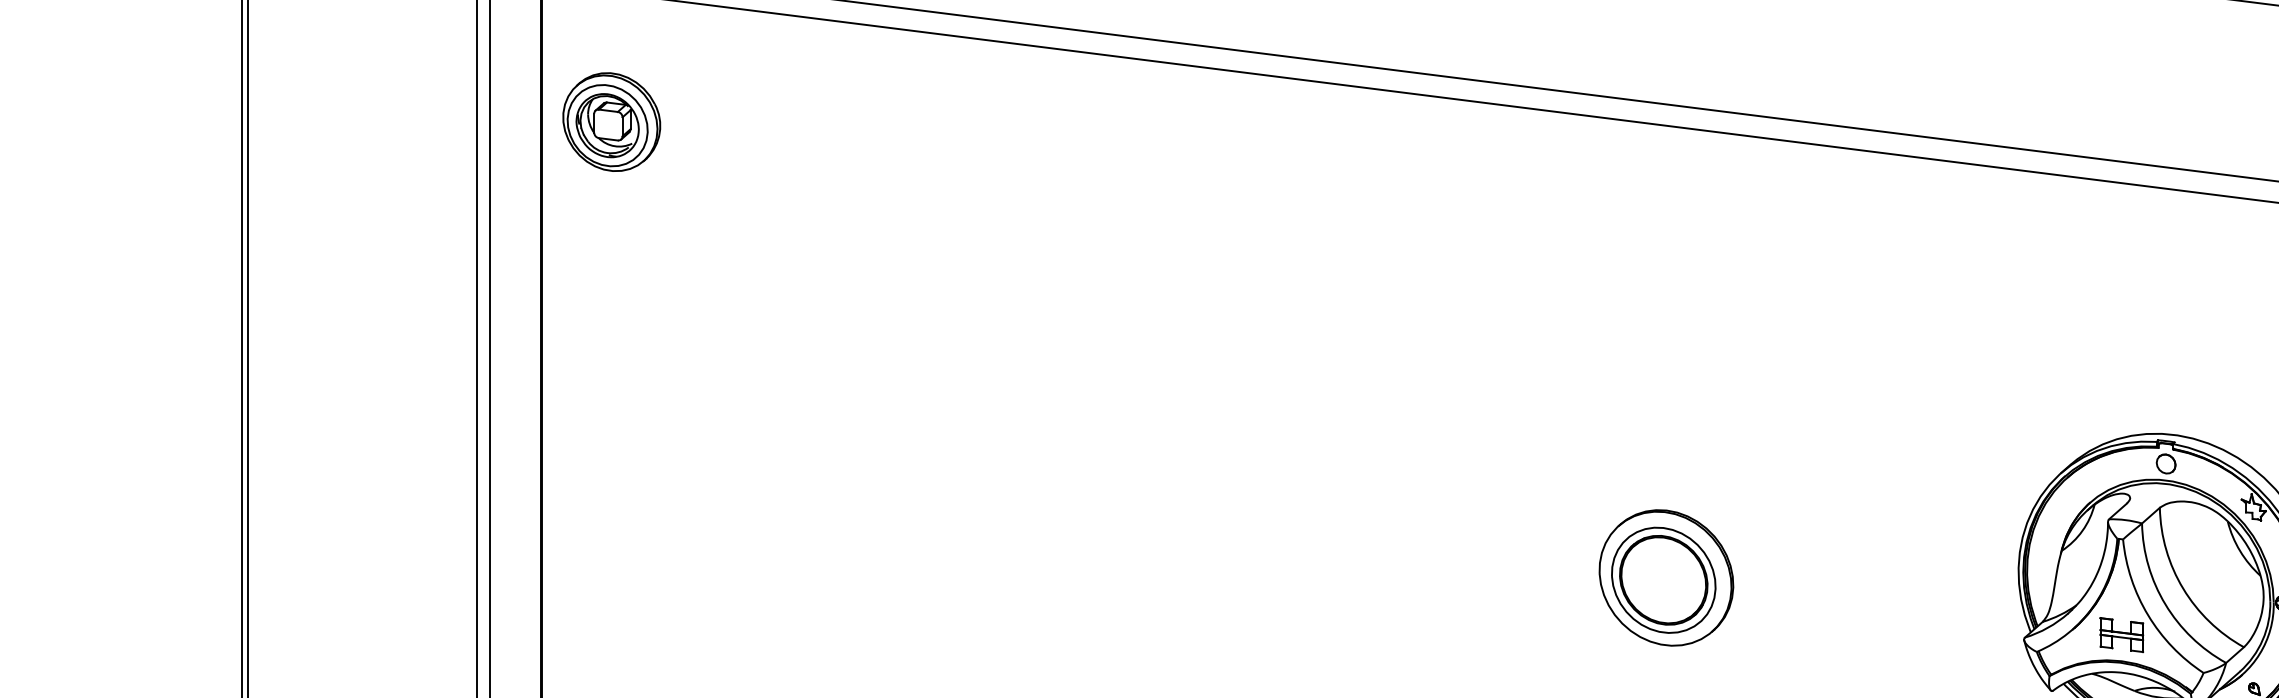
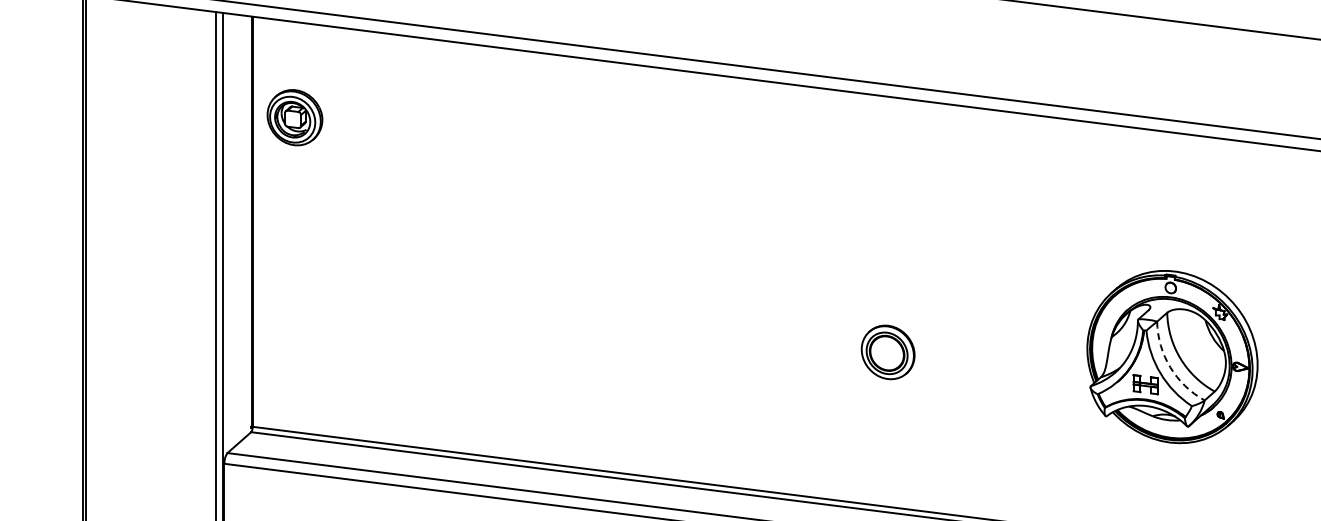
part: (610, 121) -> (294, 117), moved
part: (1665, 578) -> (887, 352), size x0.7
arc: (2165, 604) -> (1170, 367), solid -> dashed

